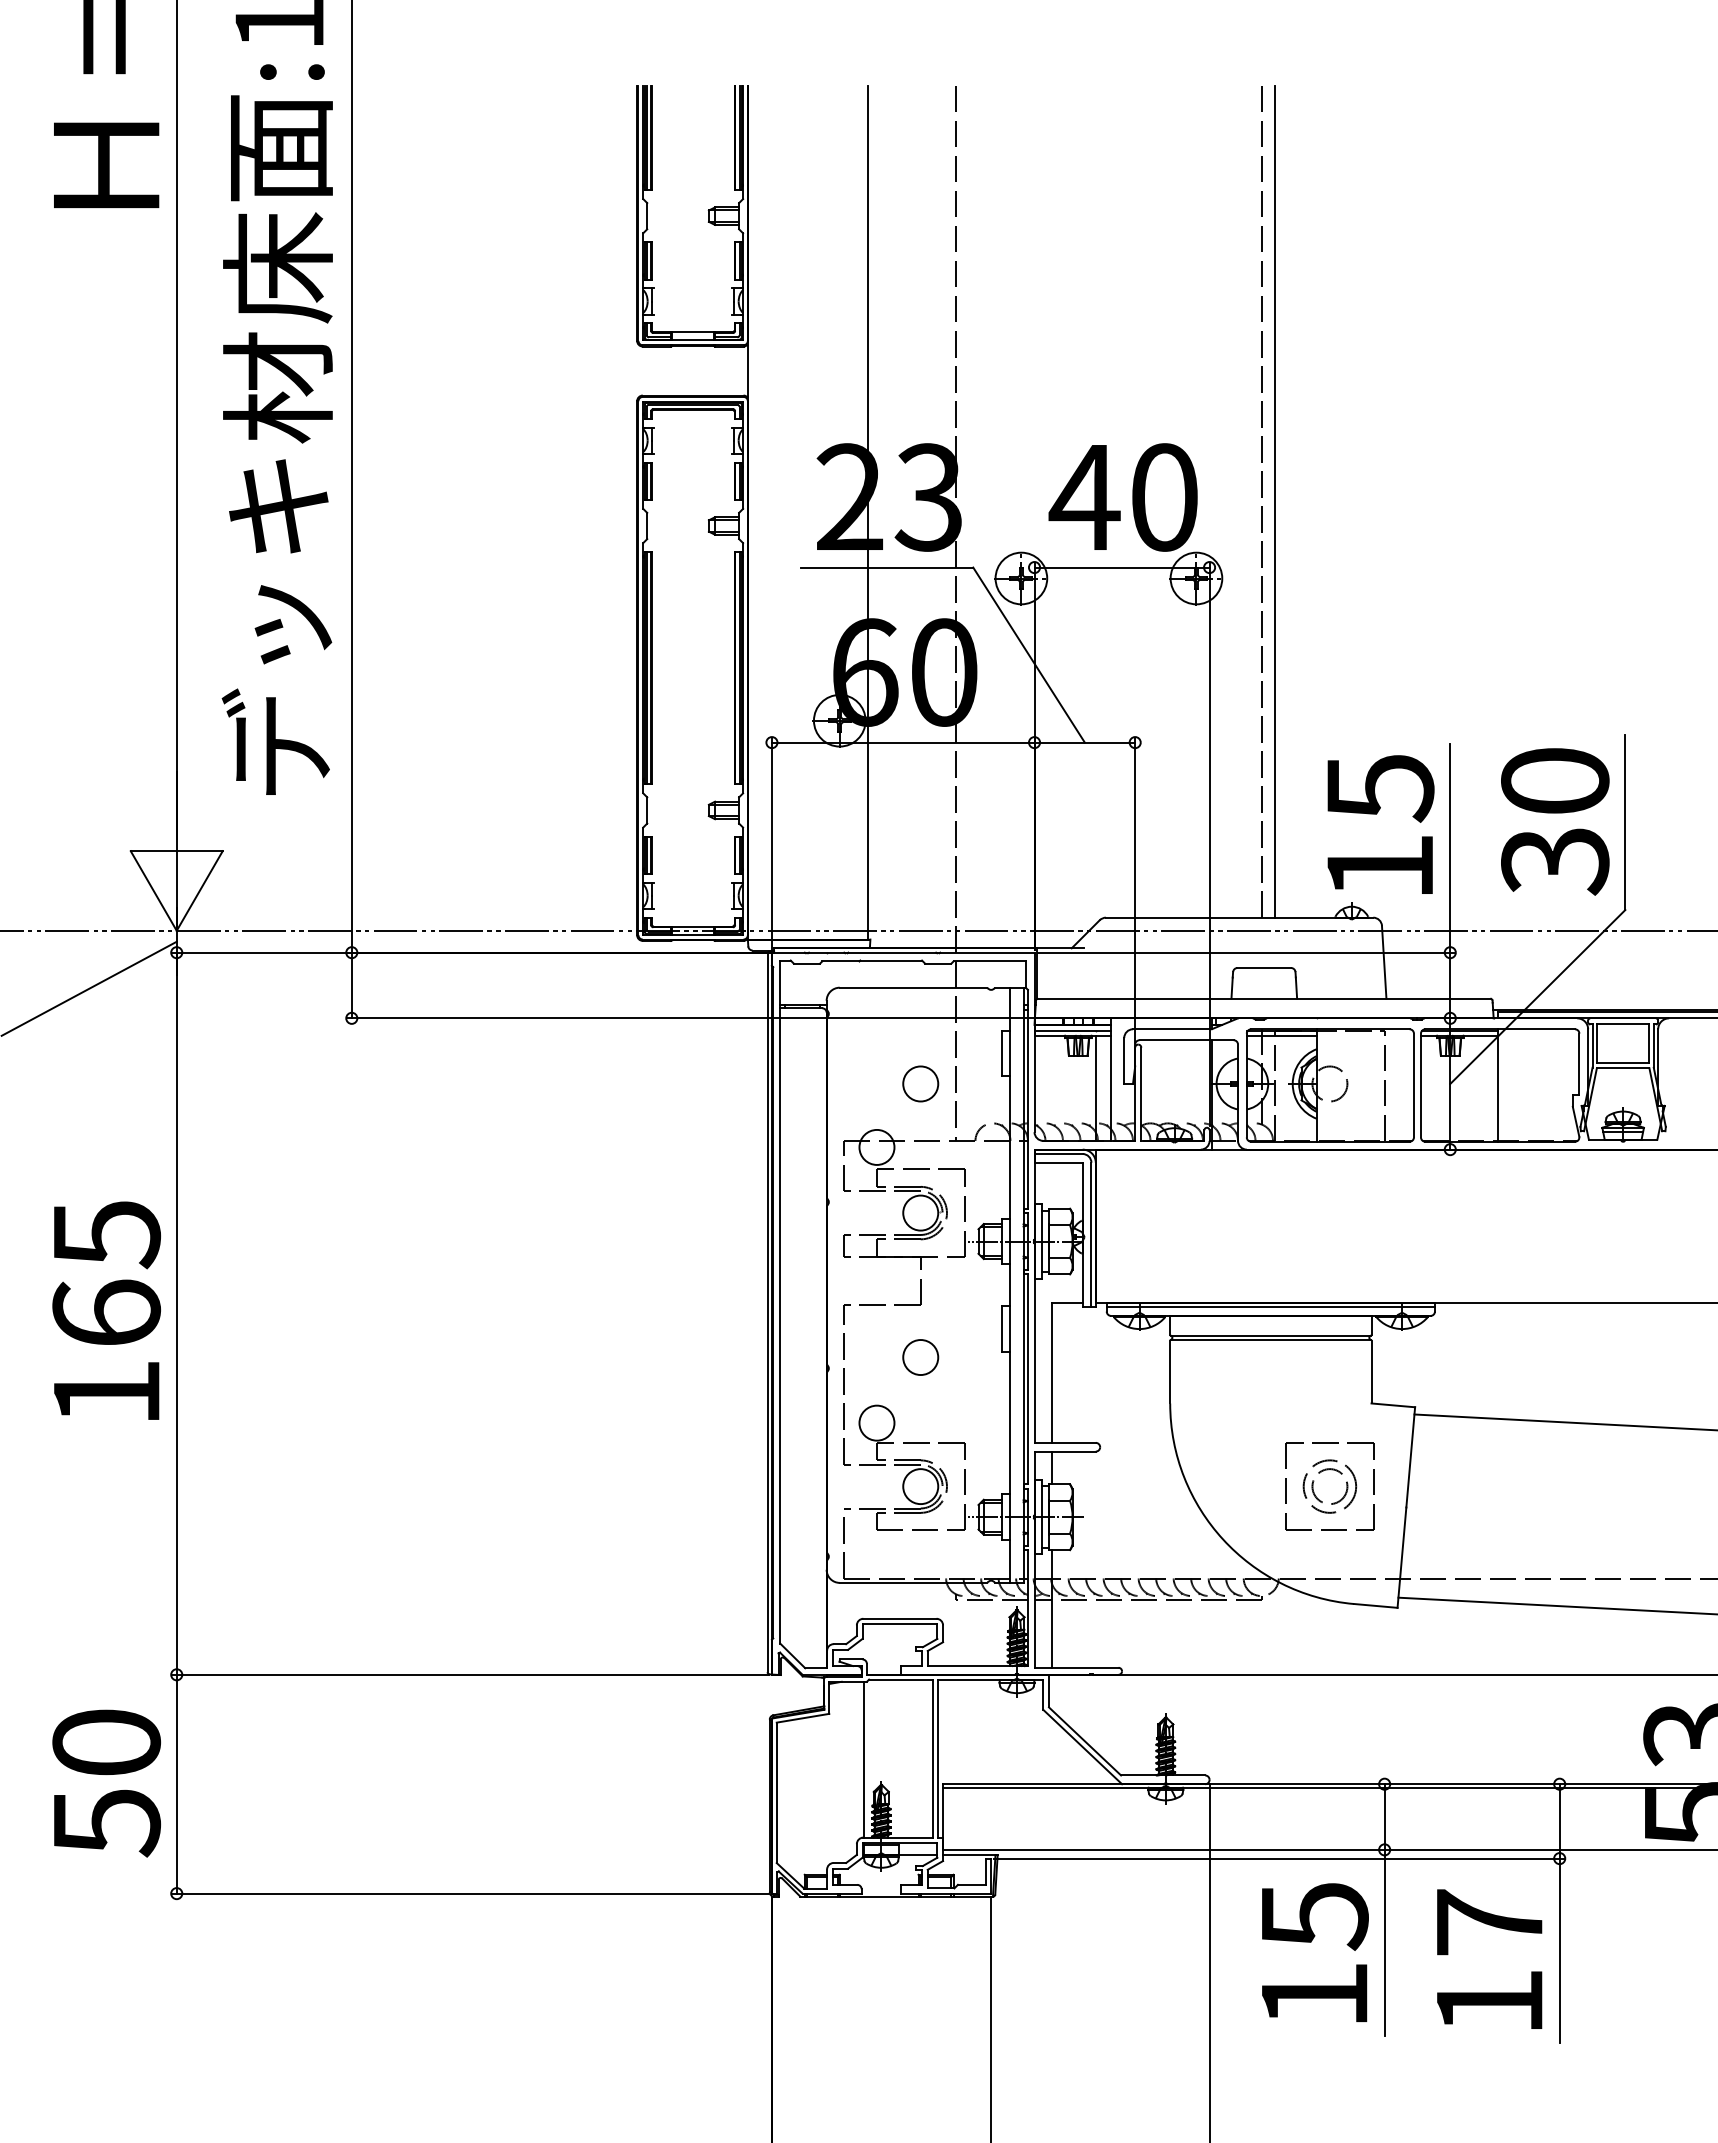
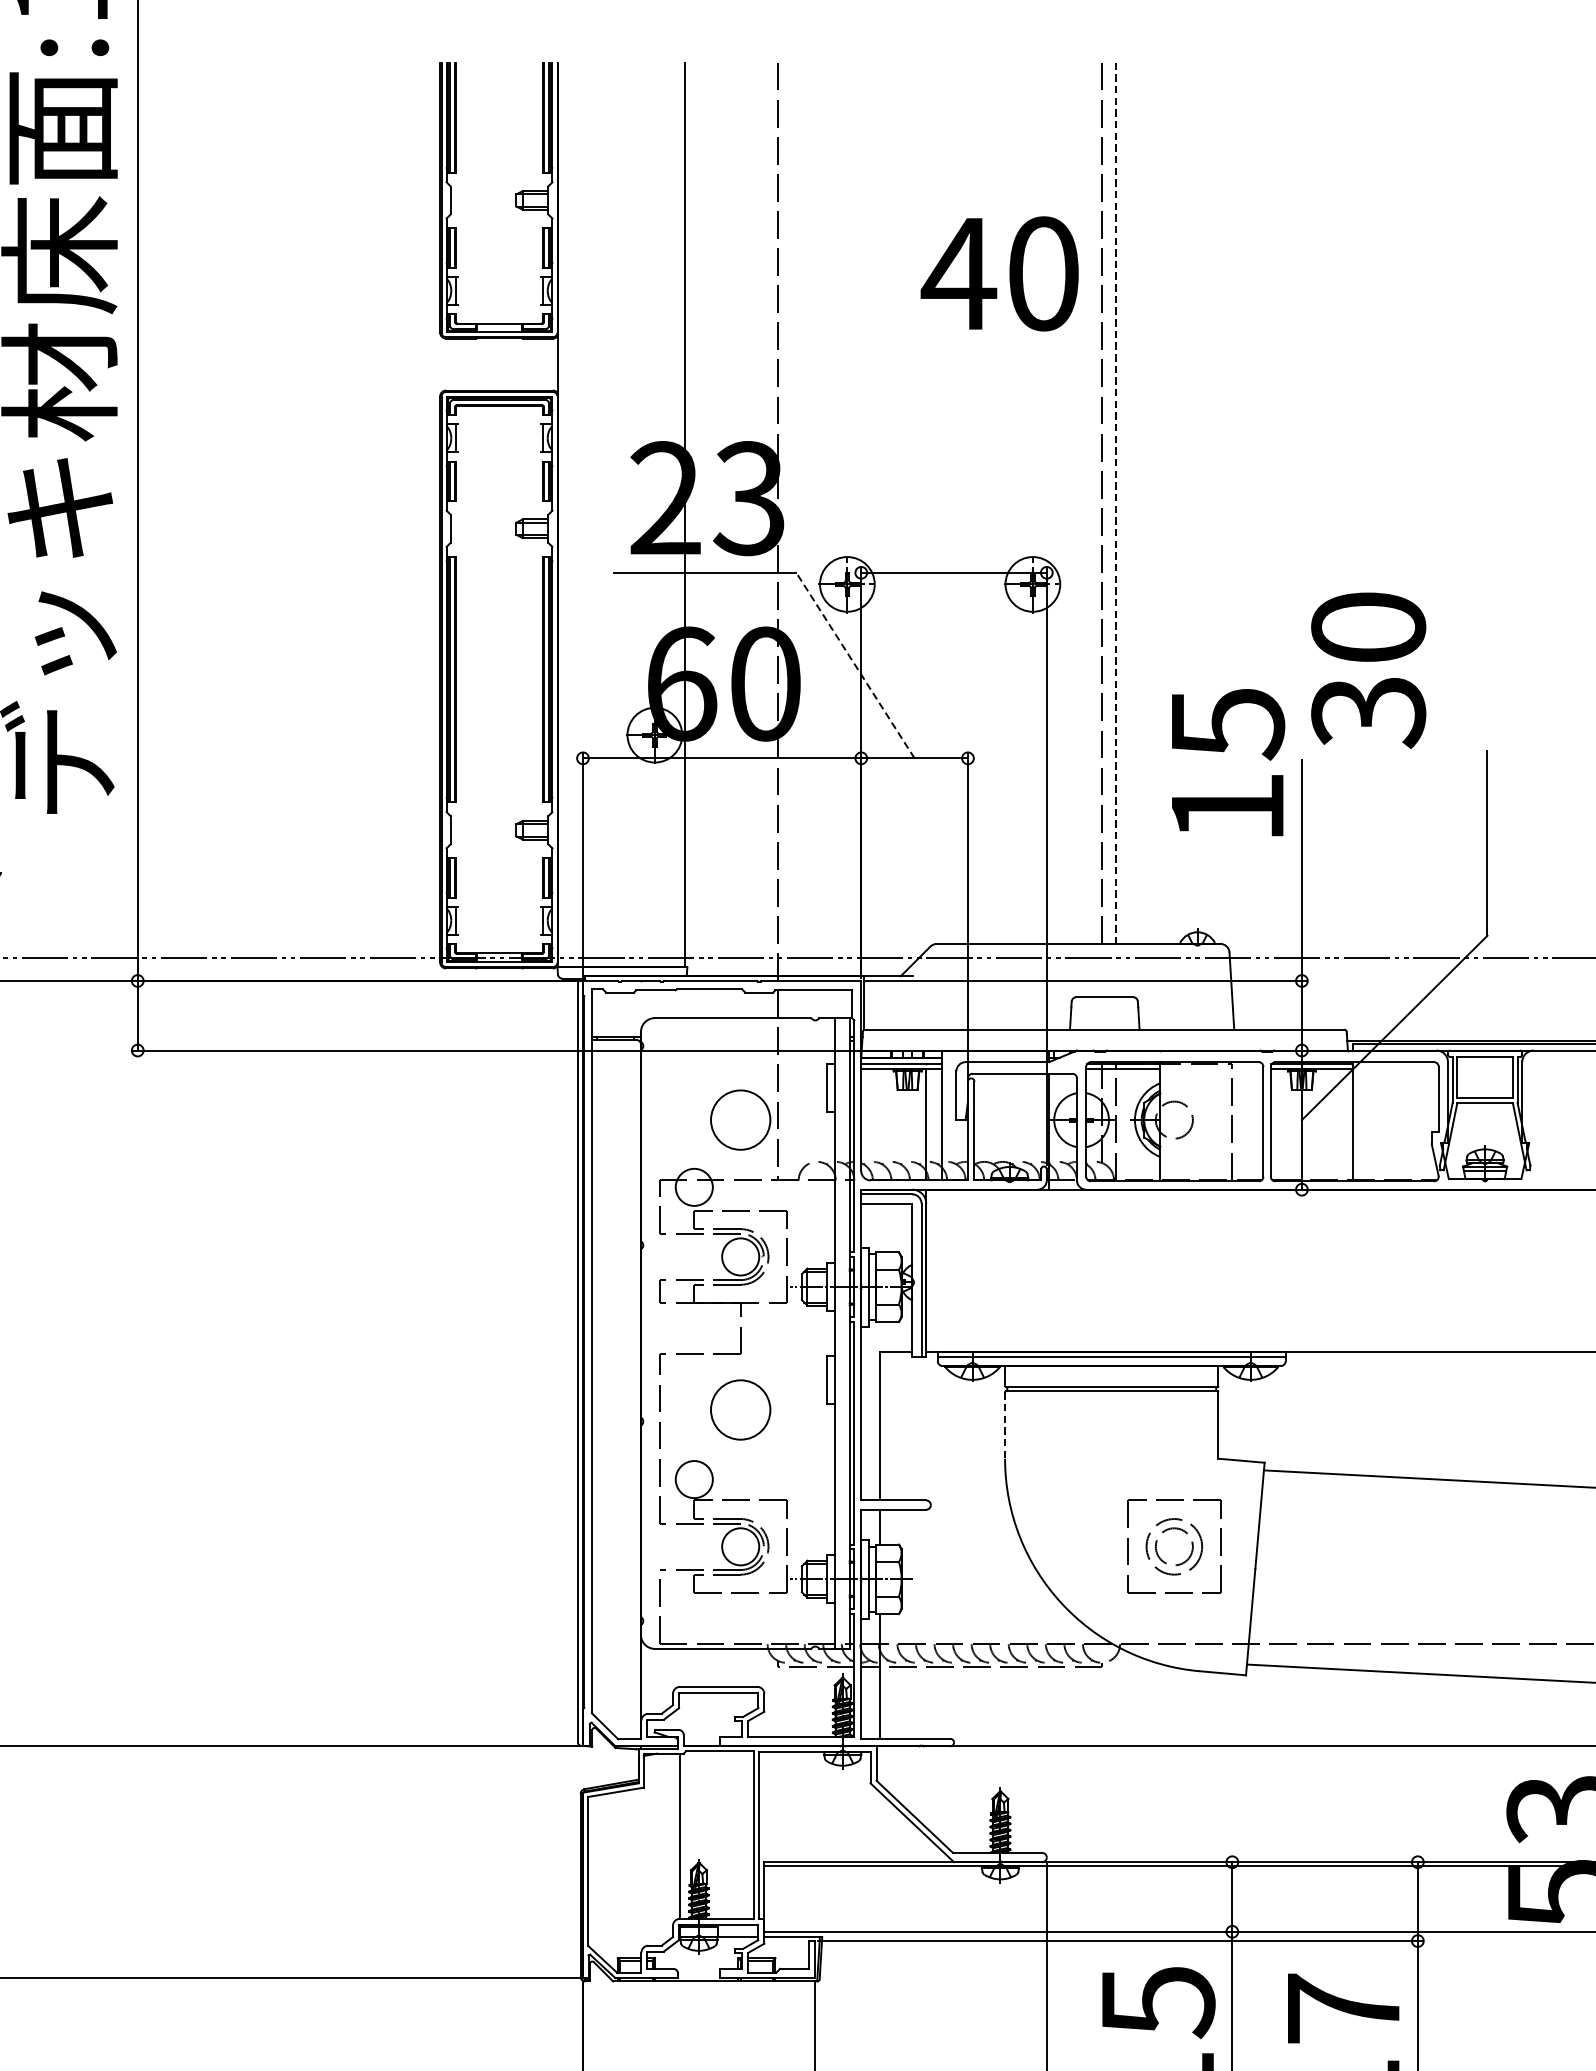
text: (1122, 497) -> (999, 273), moved
line: (1275, 501) -> (1116, 502), solid -> dashed
line: (1029, 655) -> (855, 666), solid -> dashed
text: (1555, 821) -> (1368, 670), moved
text: (1380, 824) -> (1227, 762), moved
circle: (920, 1083) -> (740, 1119), size x1.6
circle: (920, 1357) -> (740, 1410), size x1.6
line: (1170, 1372) -> (1005, 1425), solid -> dashed

